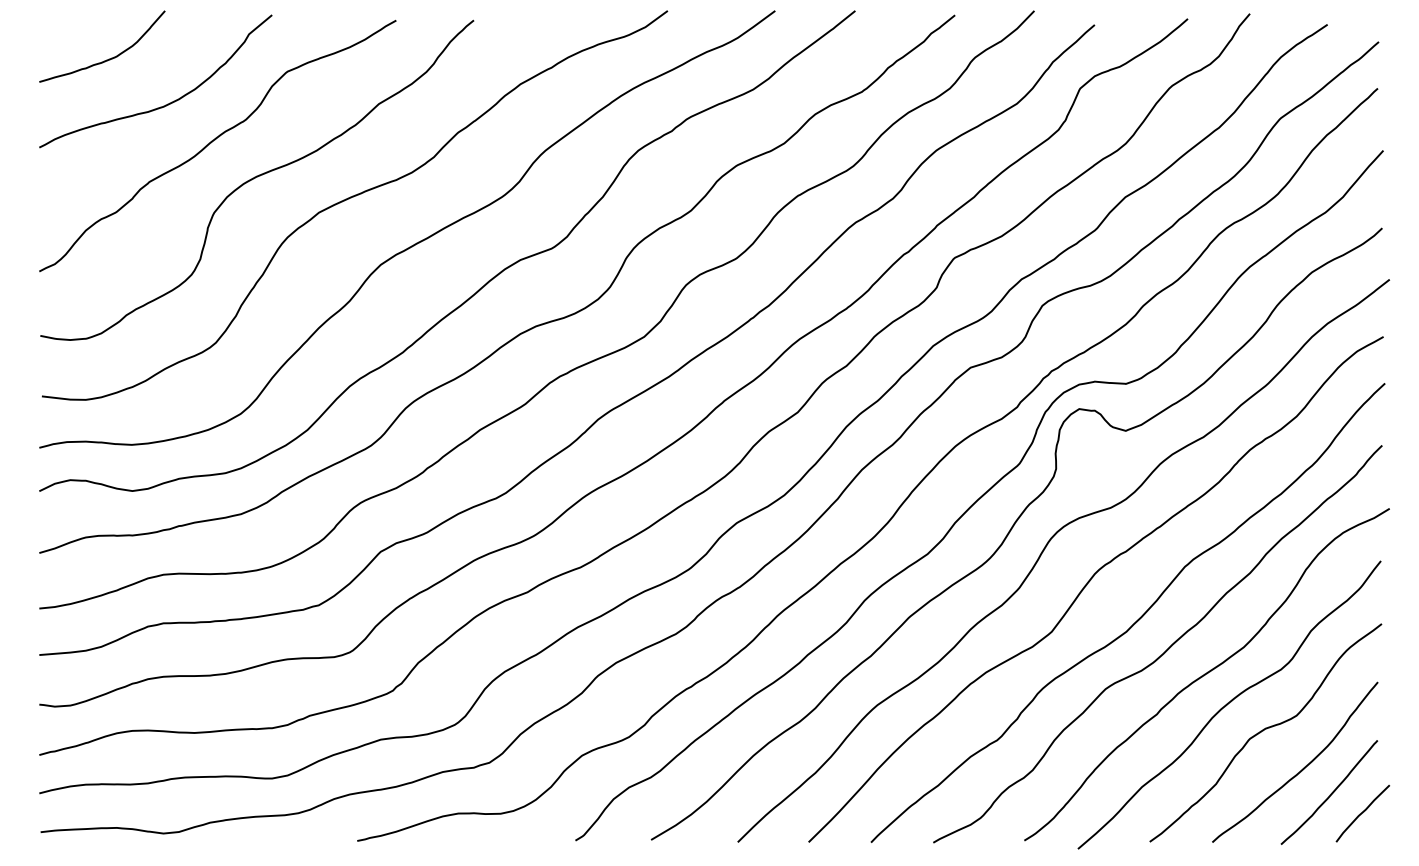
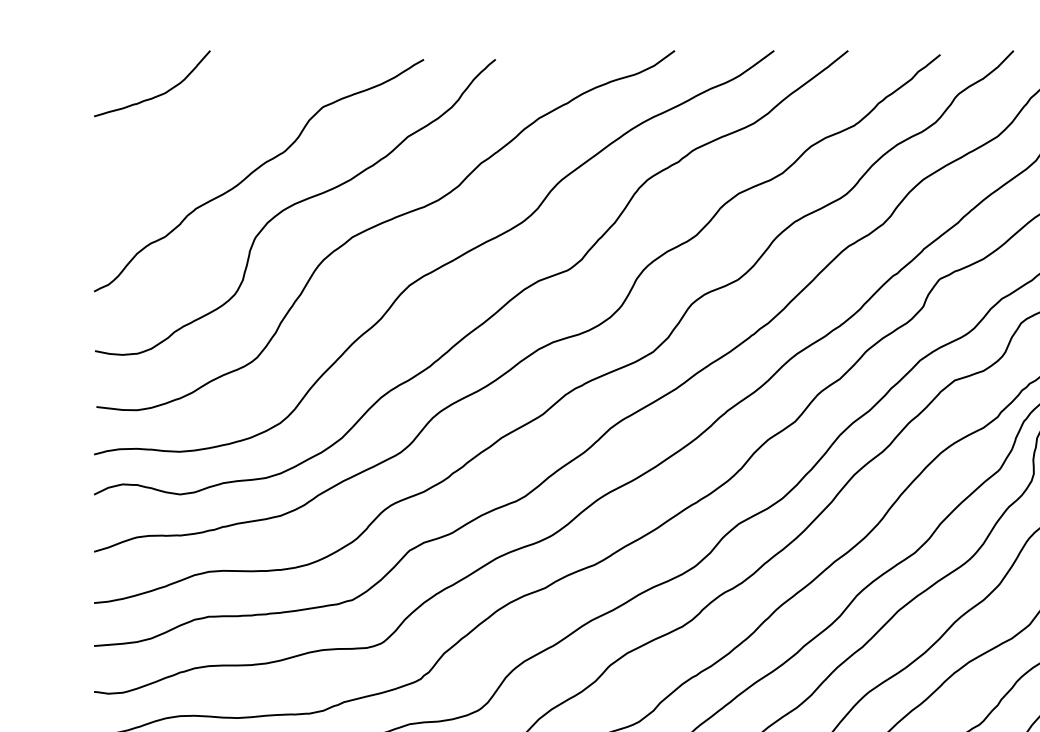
curve: (167, 103) -> (212, 136), removed

